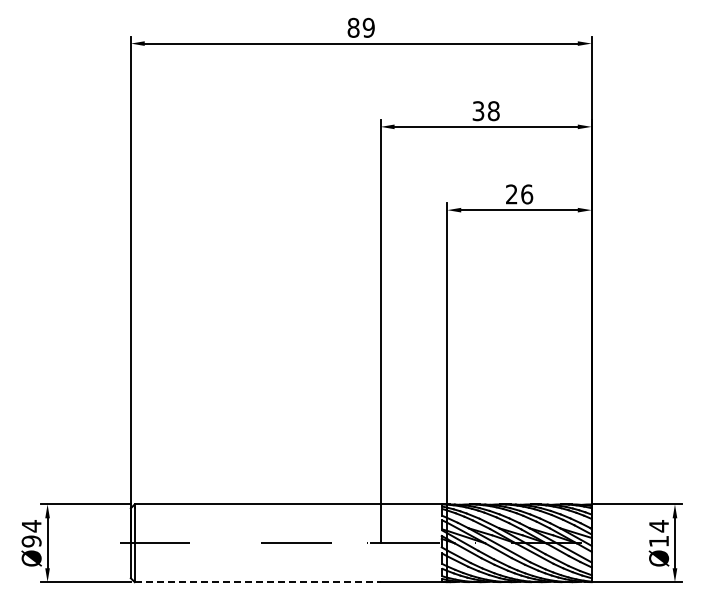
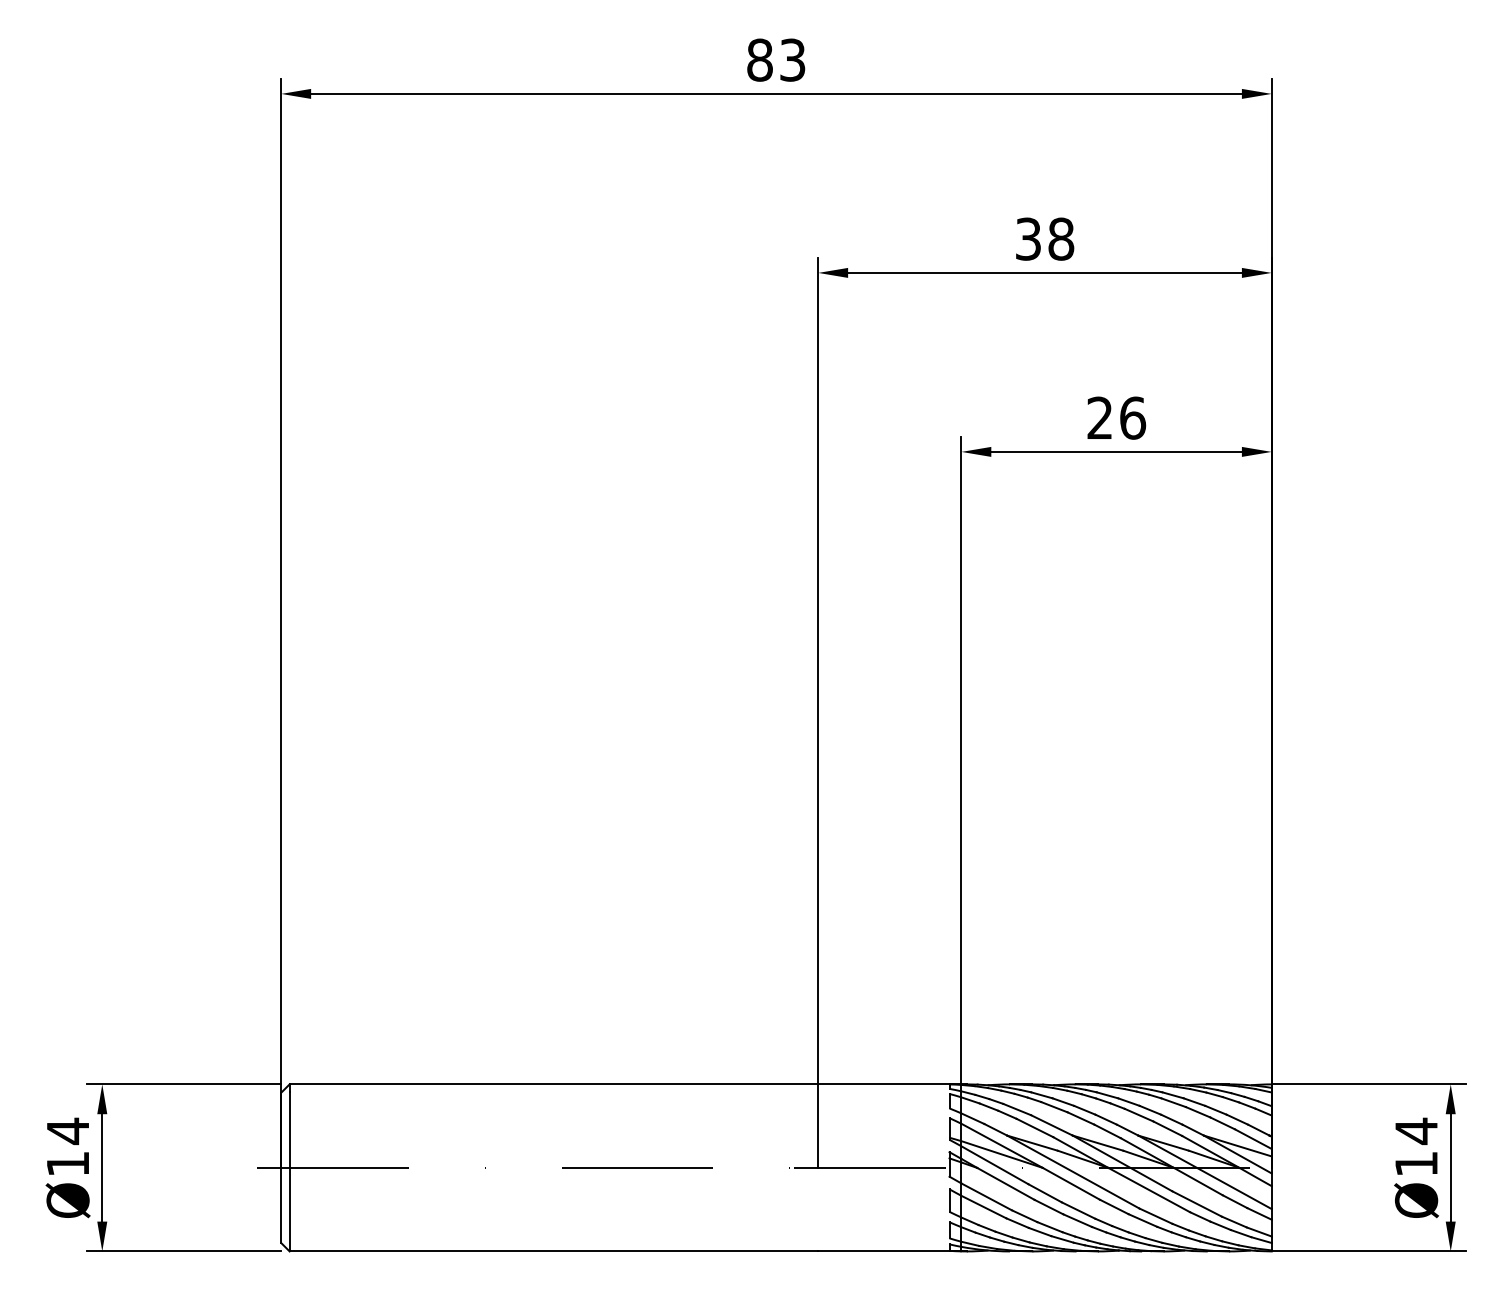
text: (368, 27) -> (792, 59), 89 -> 83
text: (31, 541) -> (67, 1164), Ø94 -> Ø14
line: (257, 582) -> (553, 1252), dashed -> solid

